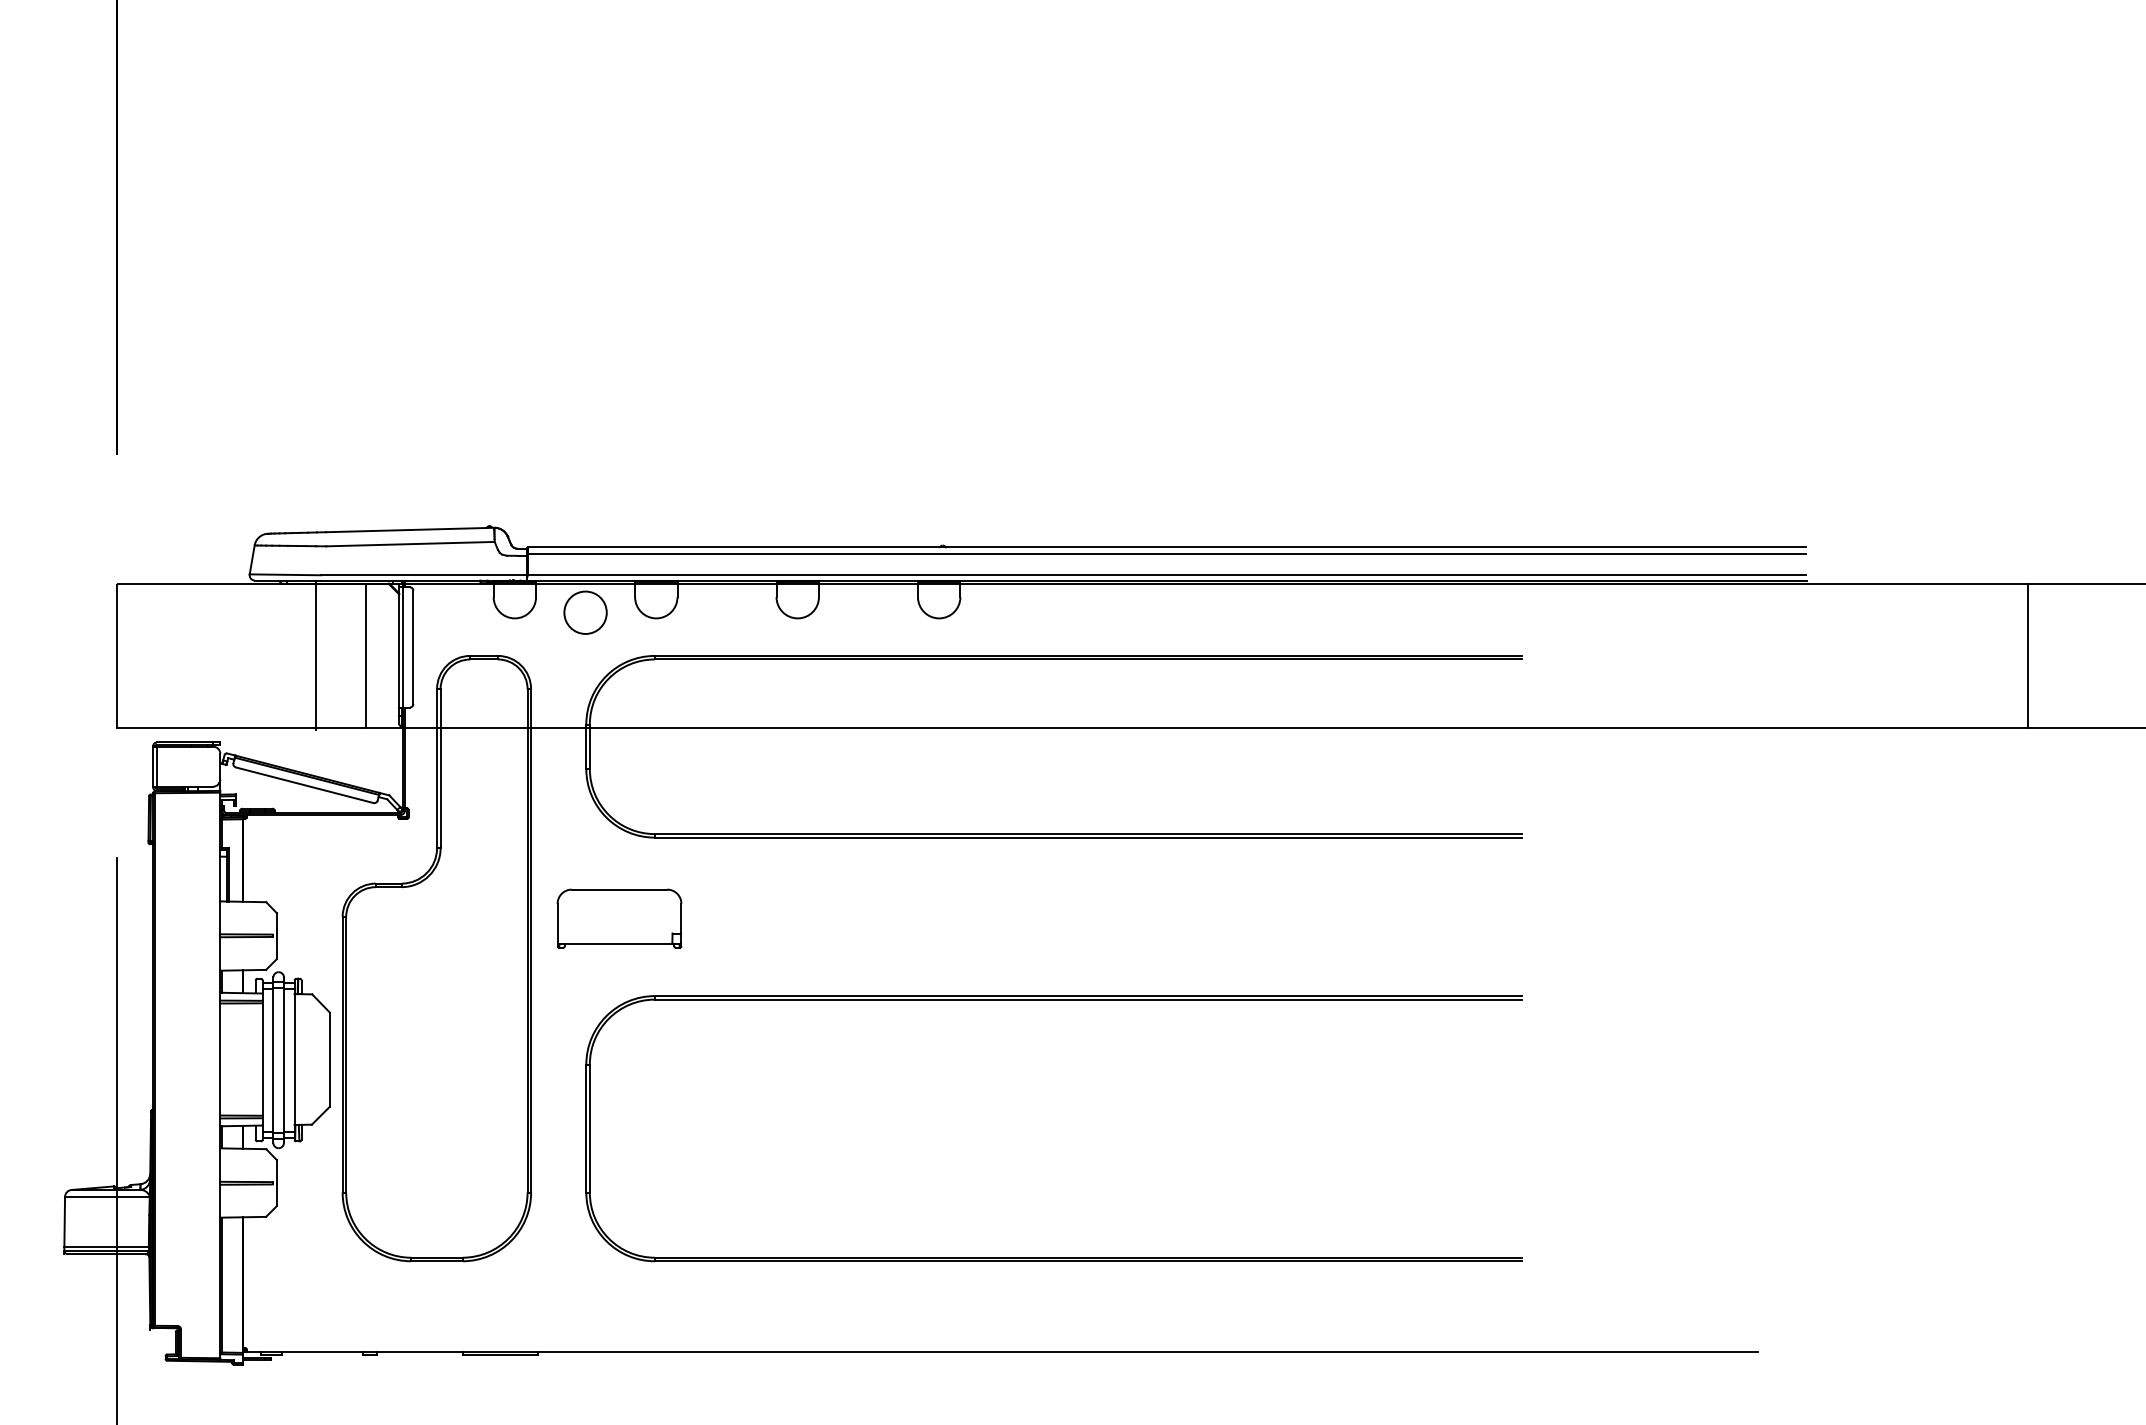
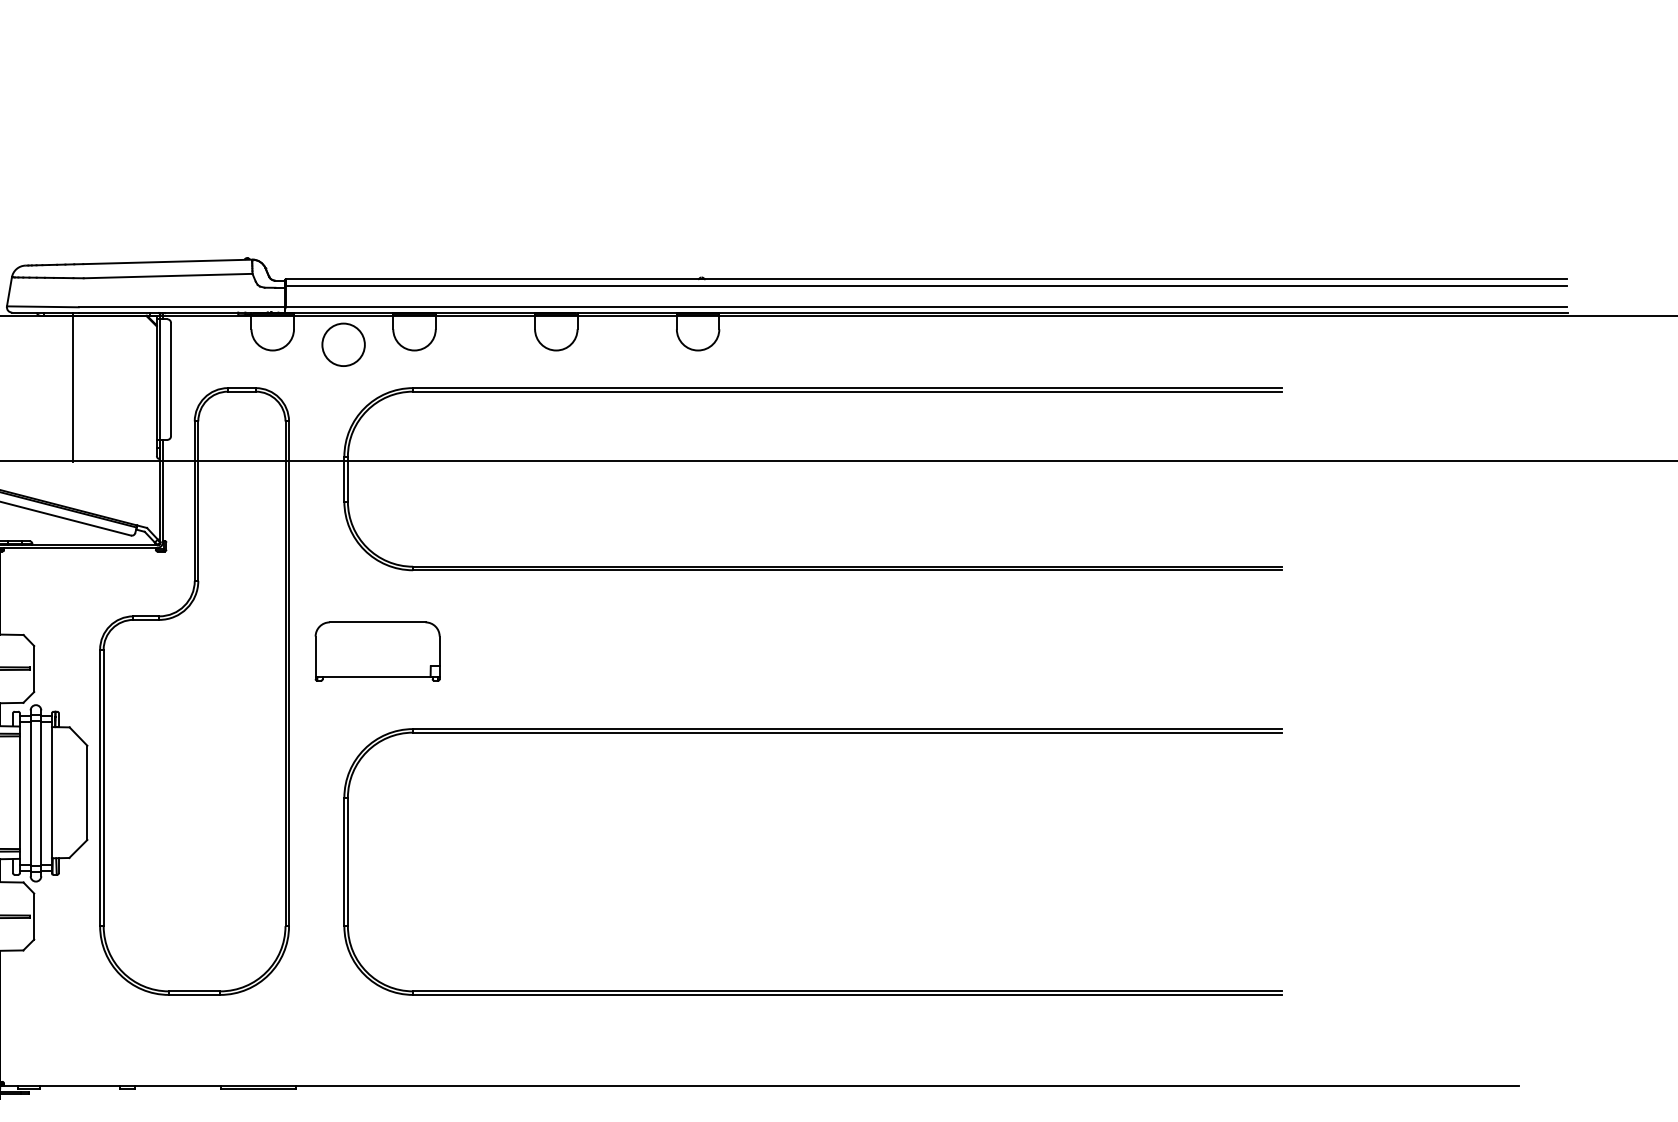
line: (366, 655) -> (124, 387), removed

